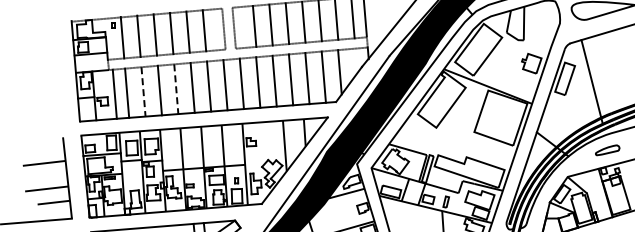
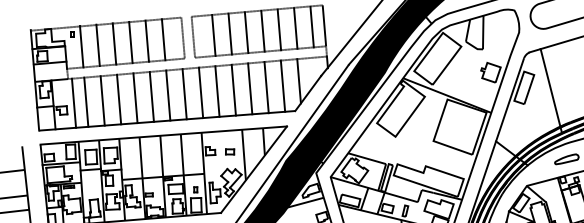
line: (176, 89) -> (135, 98), dashed -> solid
line: (143, 91) -> (102, 100), dashed -> solid
part: (270, 142) -> (229, 151), added

